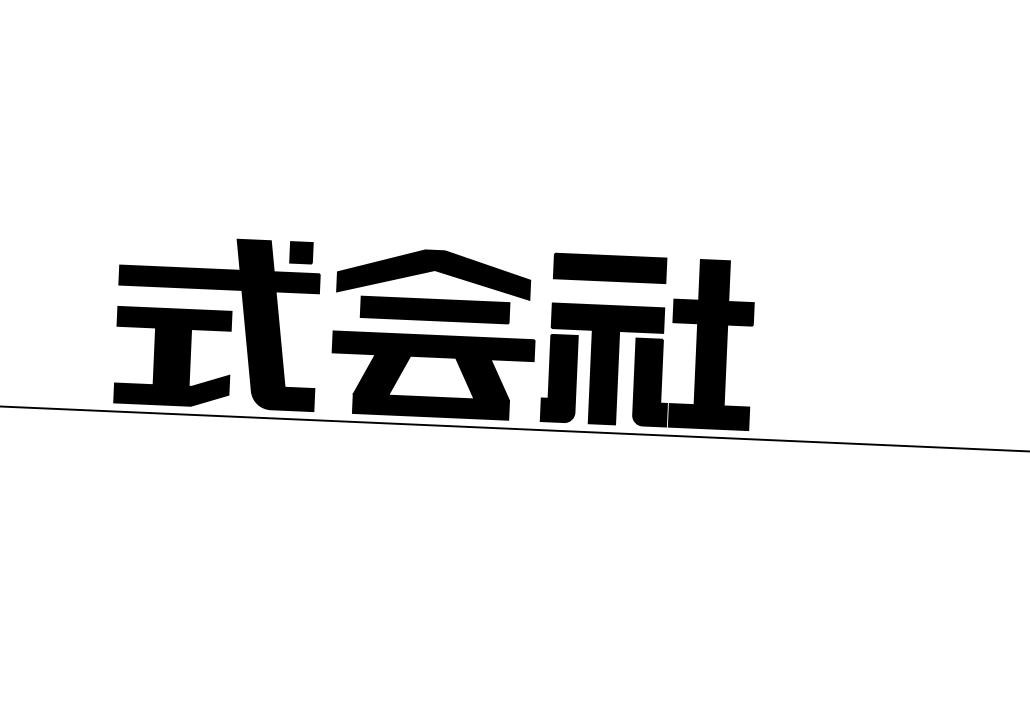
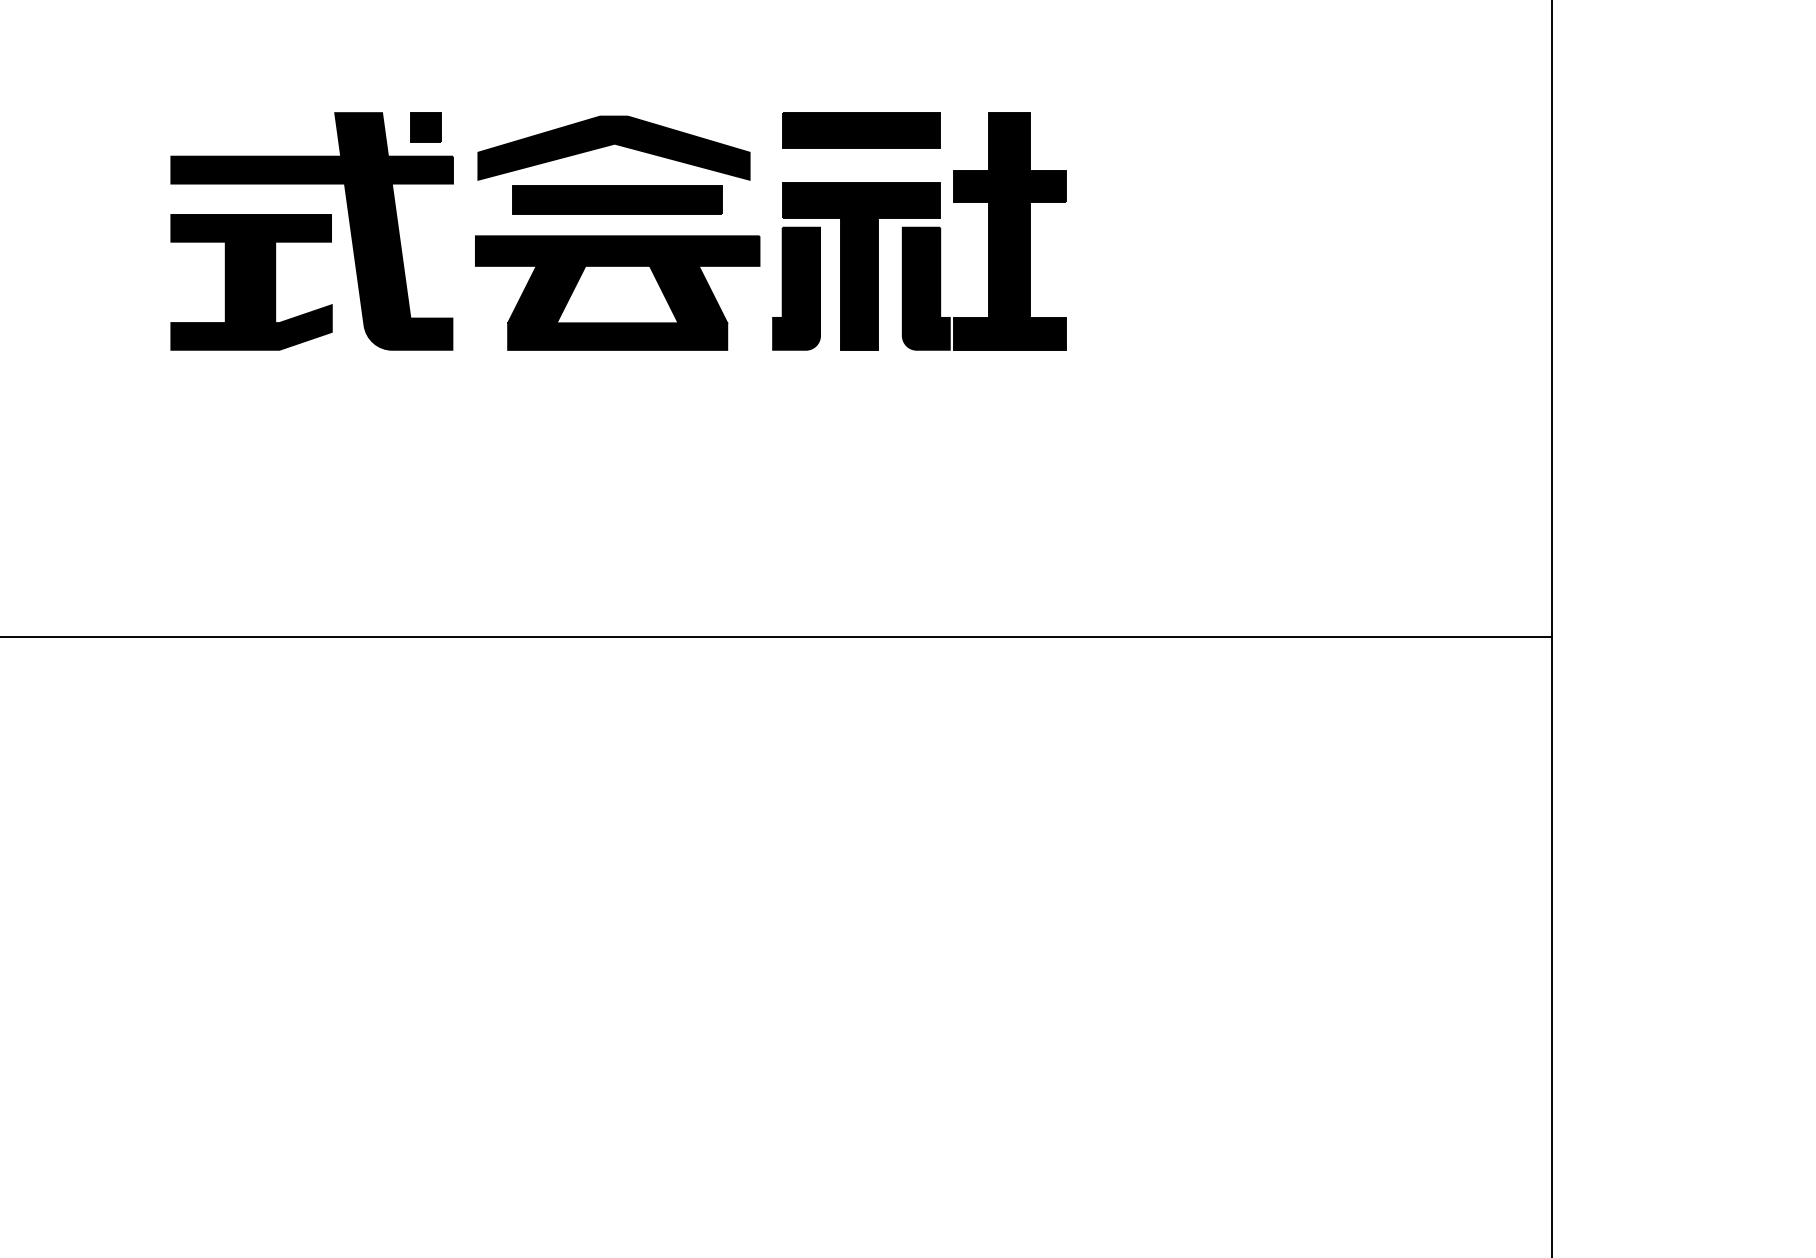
part: (434, 332) -> (618, 231), moved

